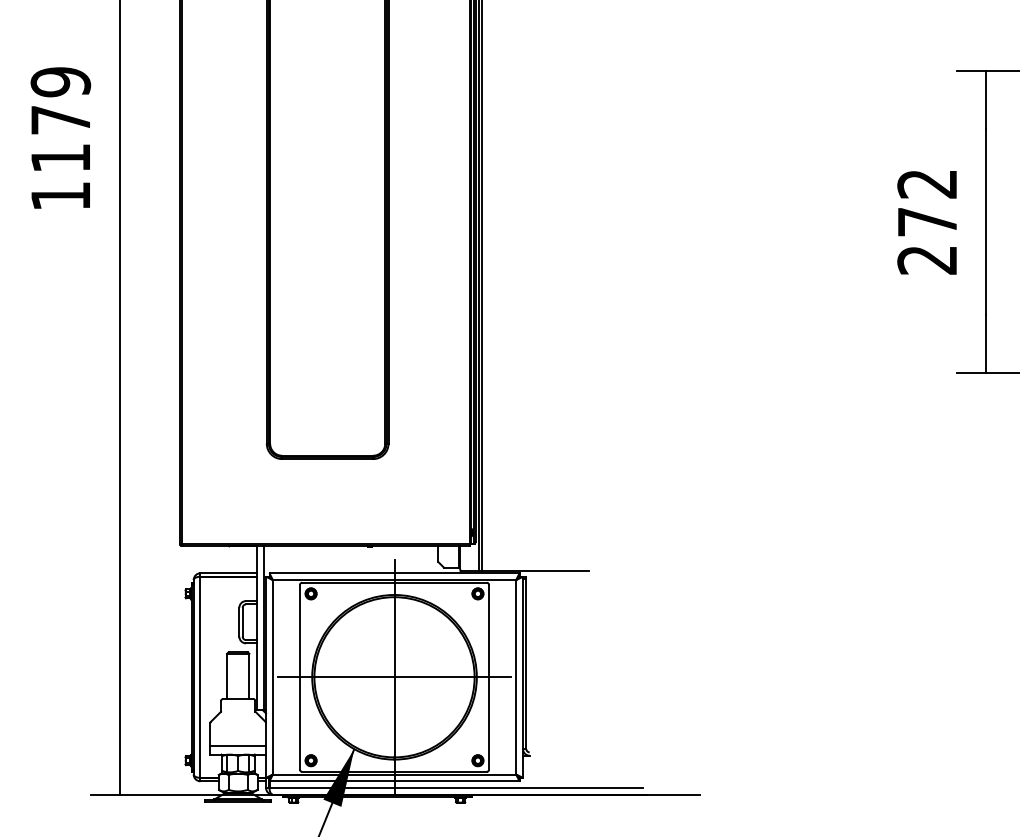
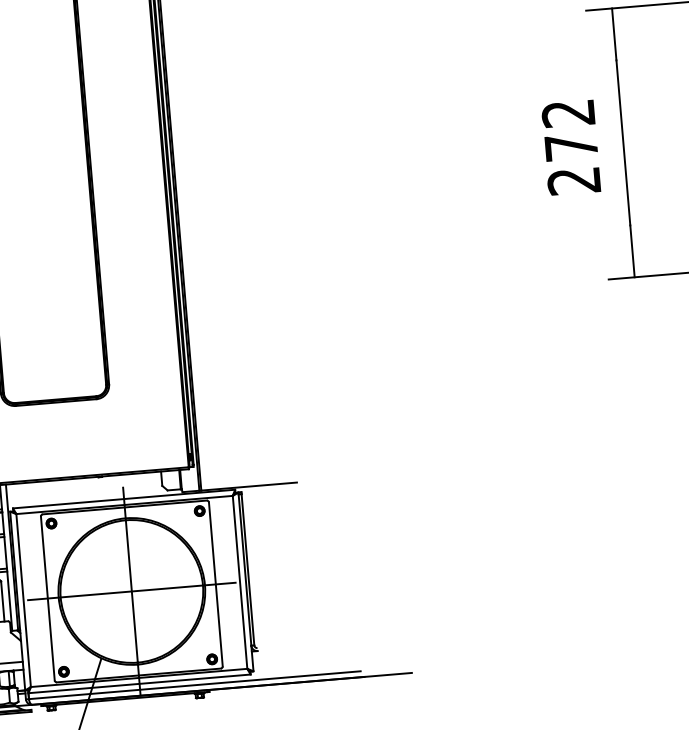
fill: (338, 777) -> (89, 684), removed

